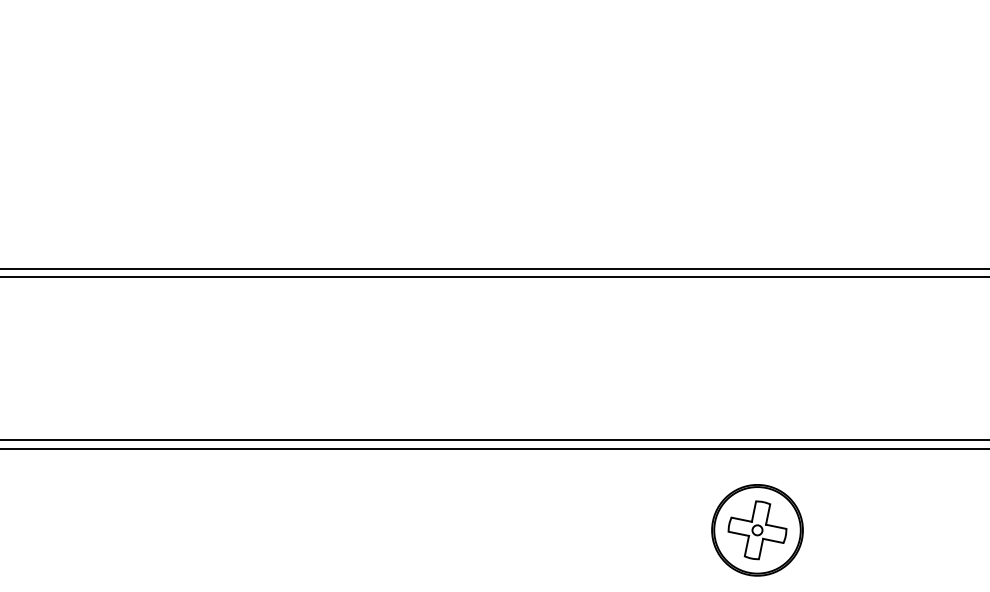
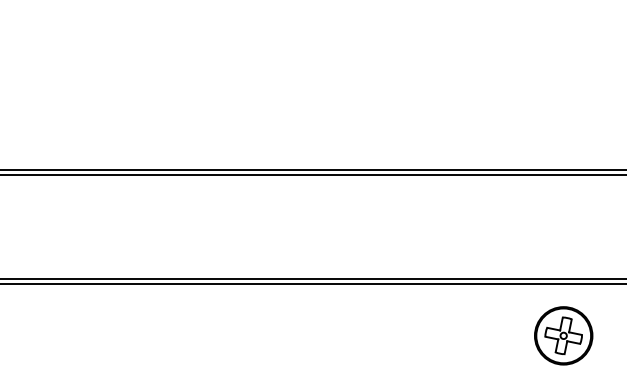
part: (757, 529) -> (563, 335), moved

